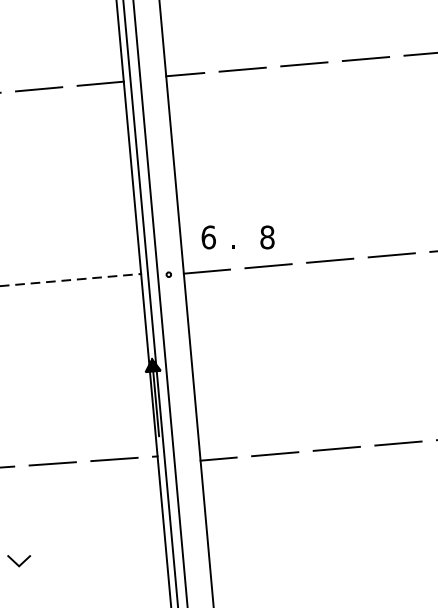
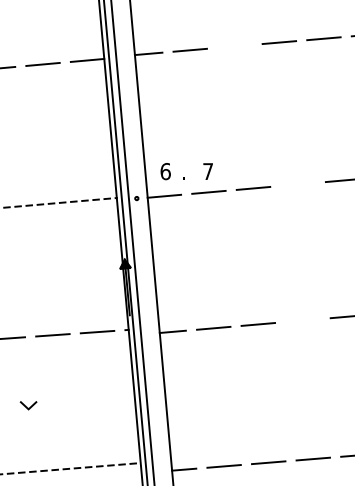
line: (303, 64) -> (234, 46), removed
text: (267, 237) -> (208, 171), 8 -> 7
line: (391, 255) -> (297, 184), removed
line: (397, 443) -> (302, 320), removed

